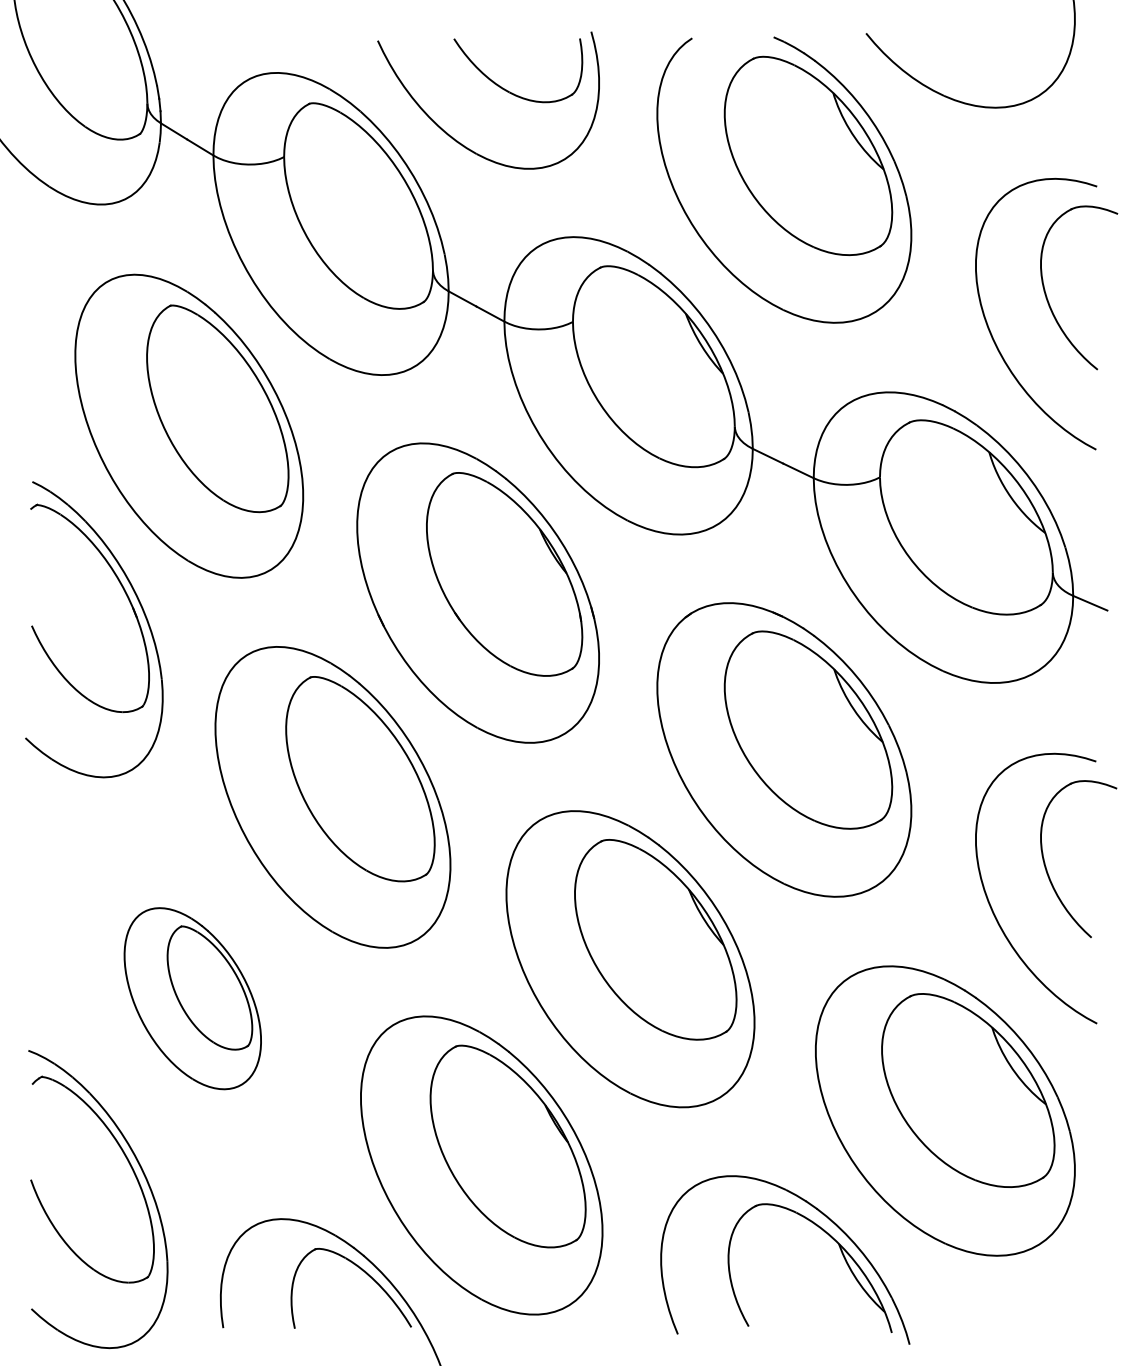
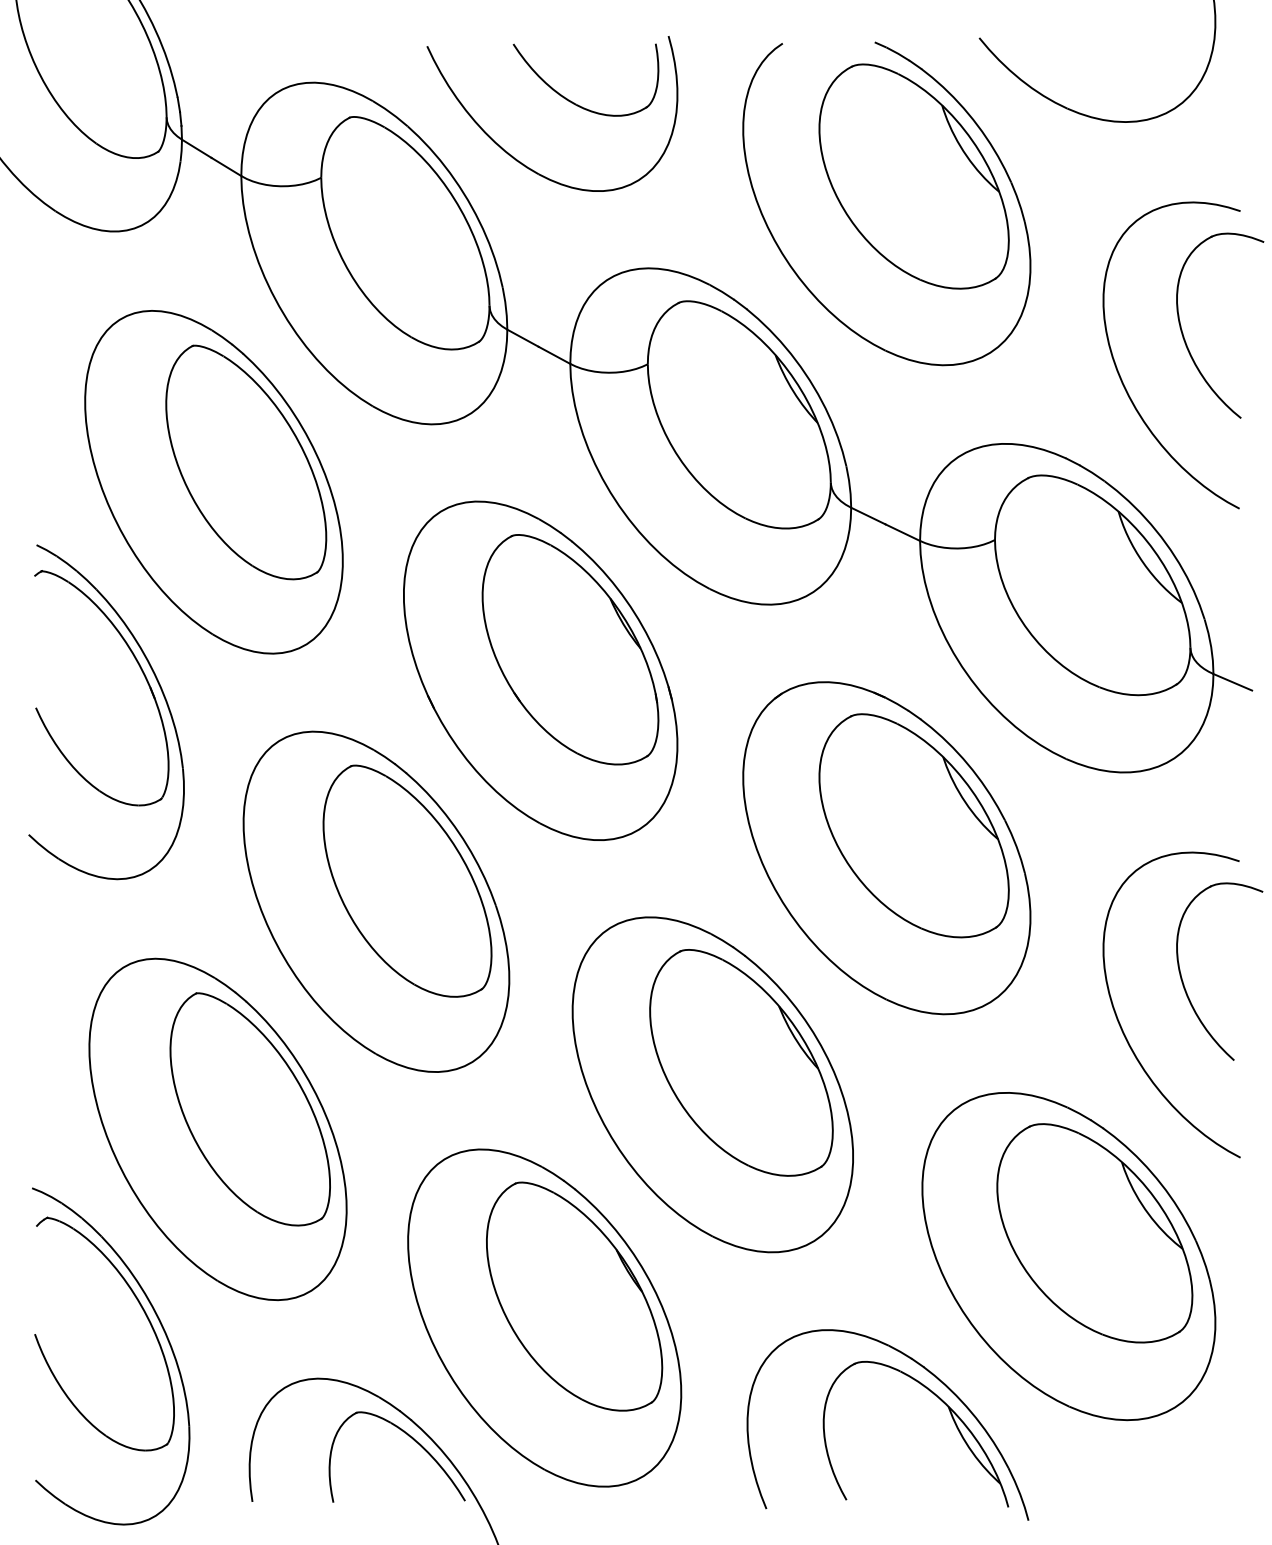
part: (192, 998) -> (217, 1129), size x1.67

